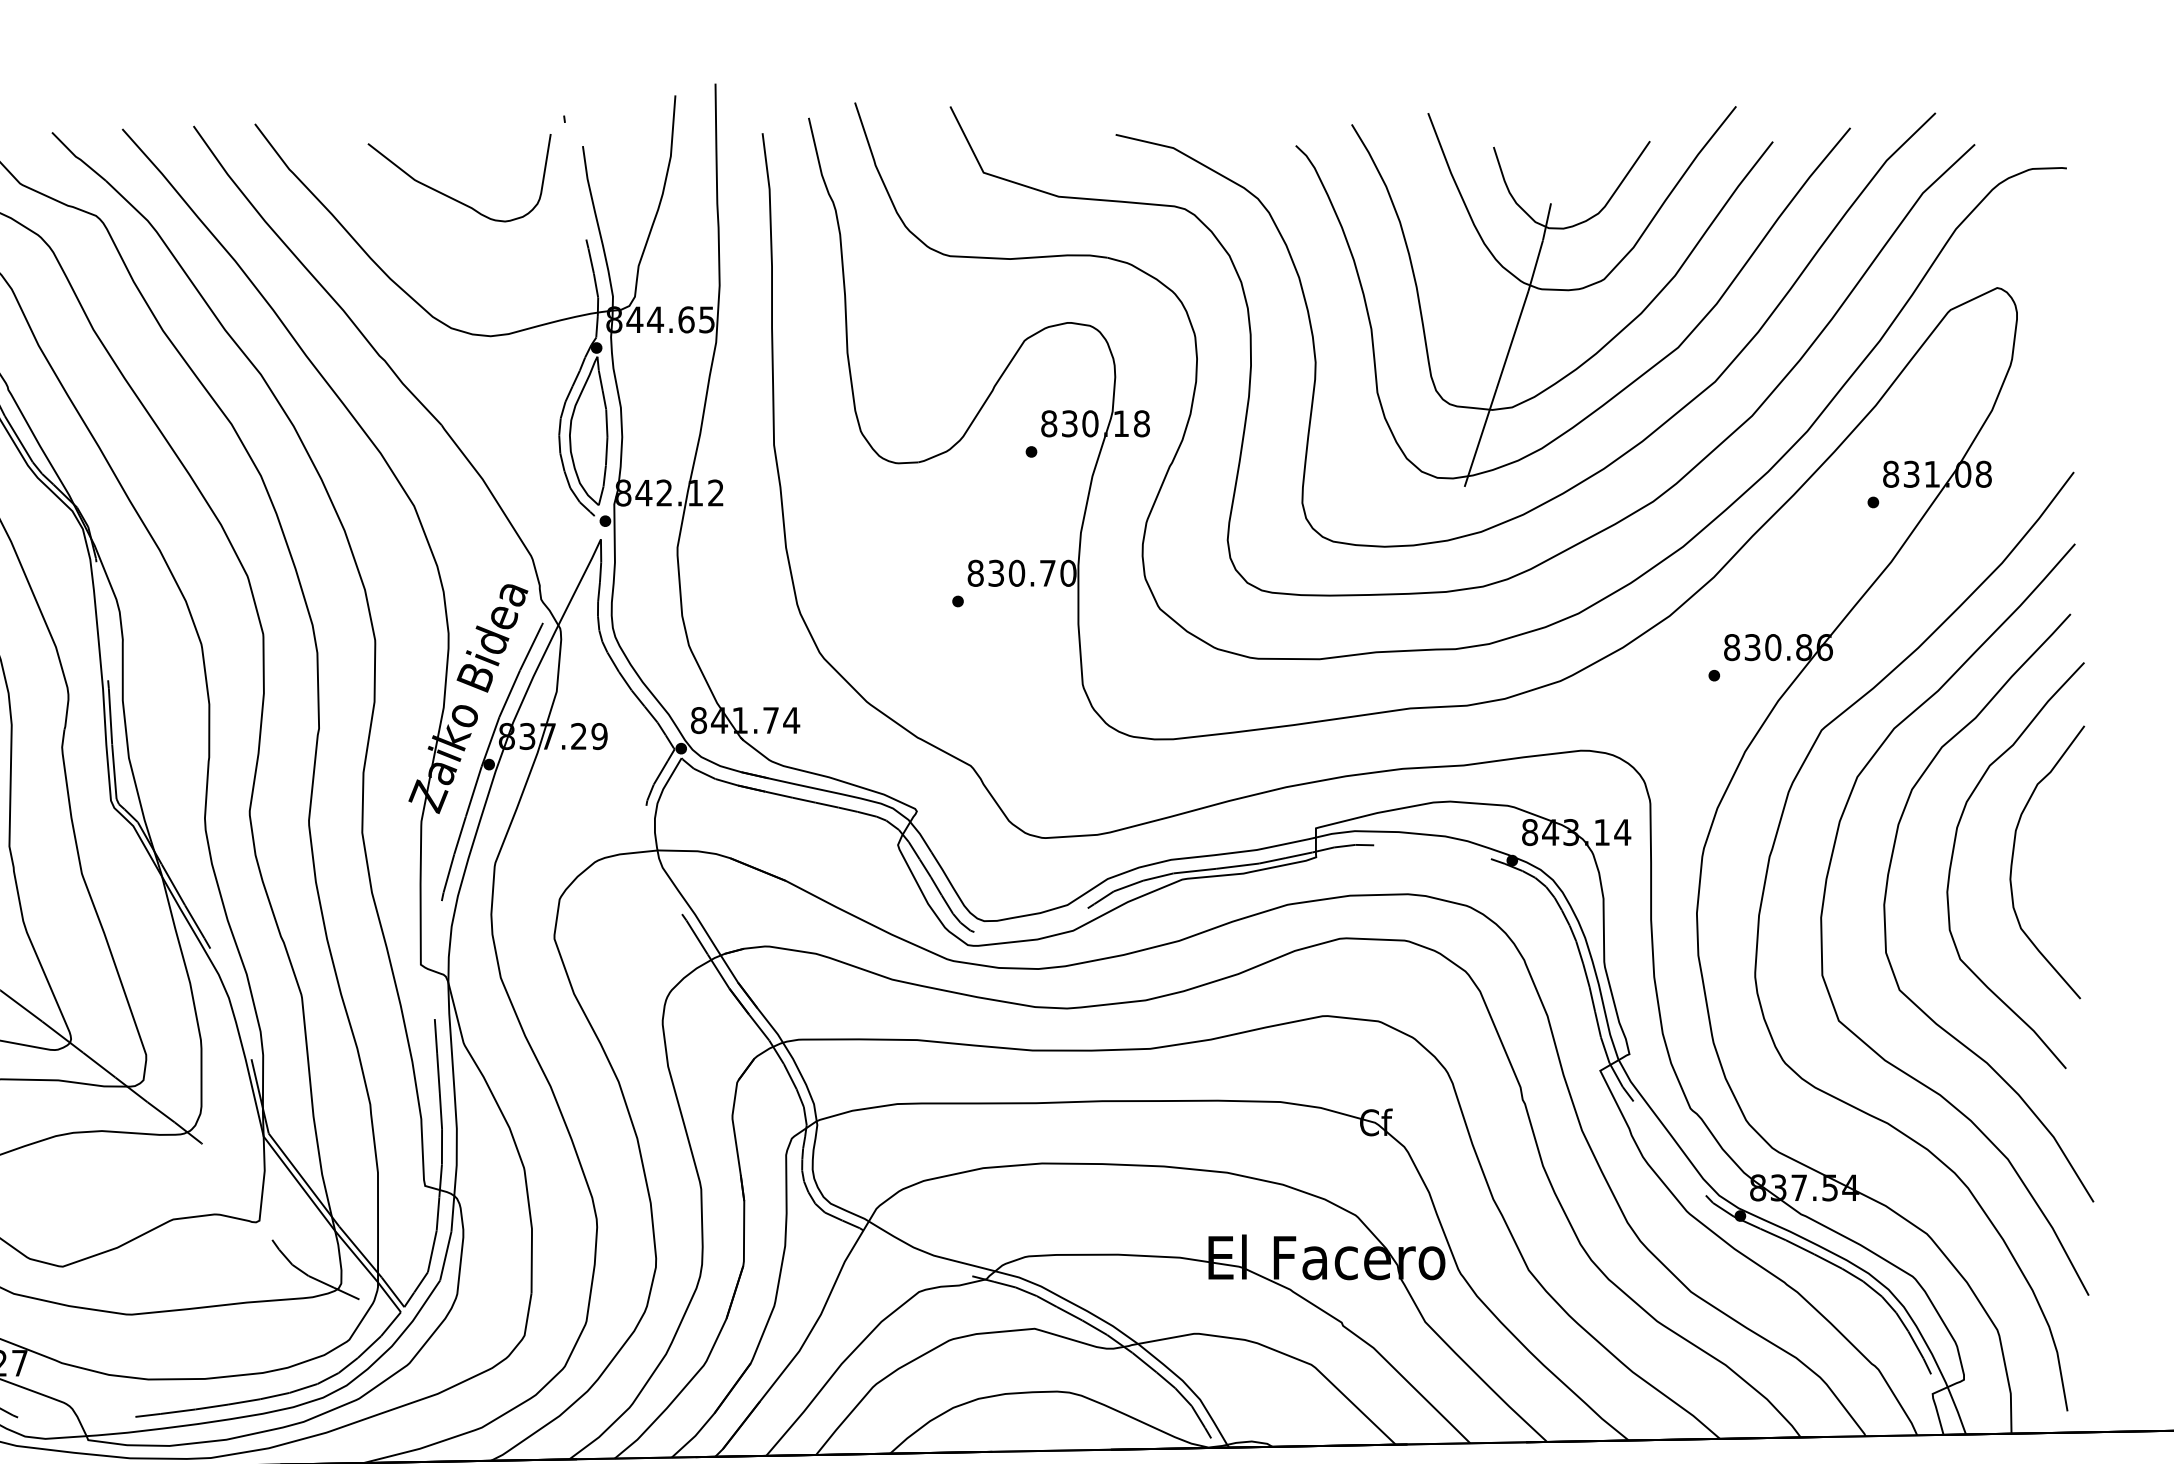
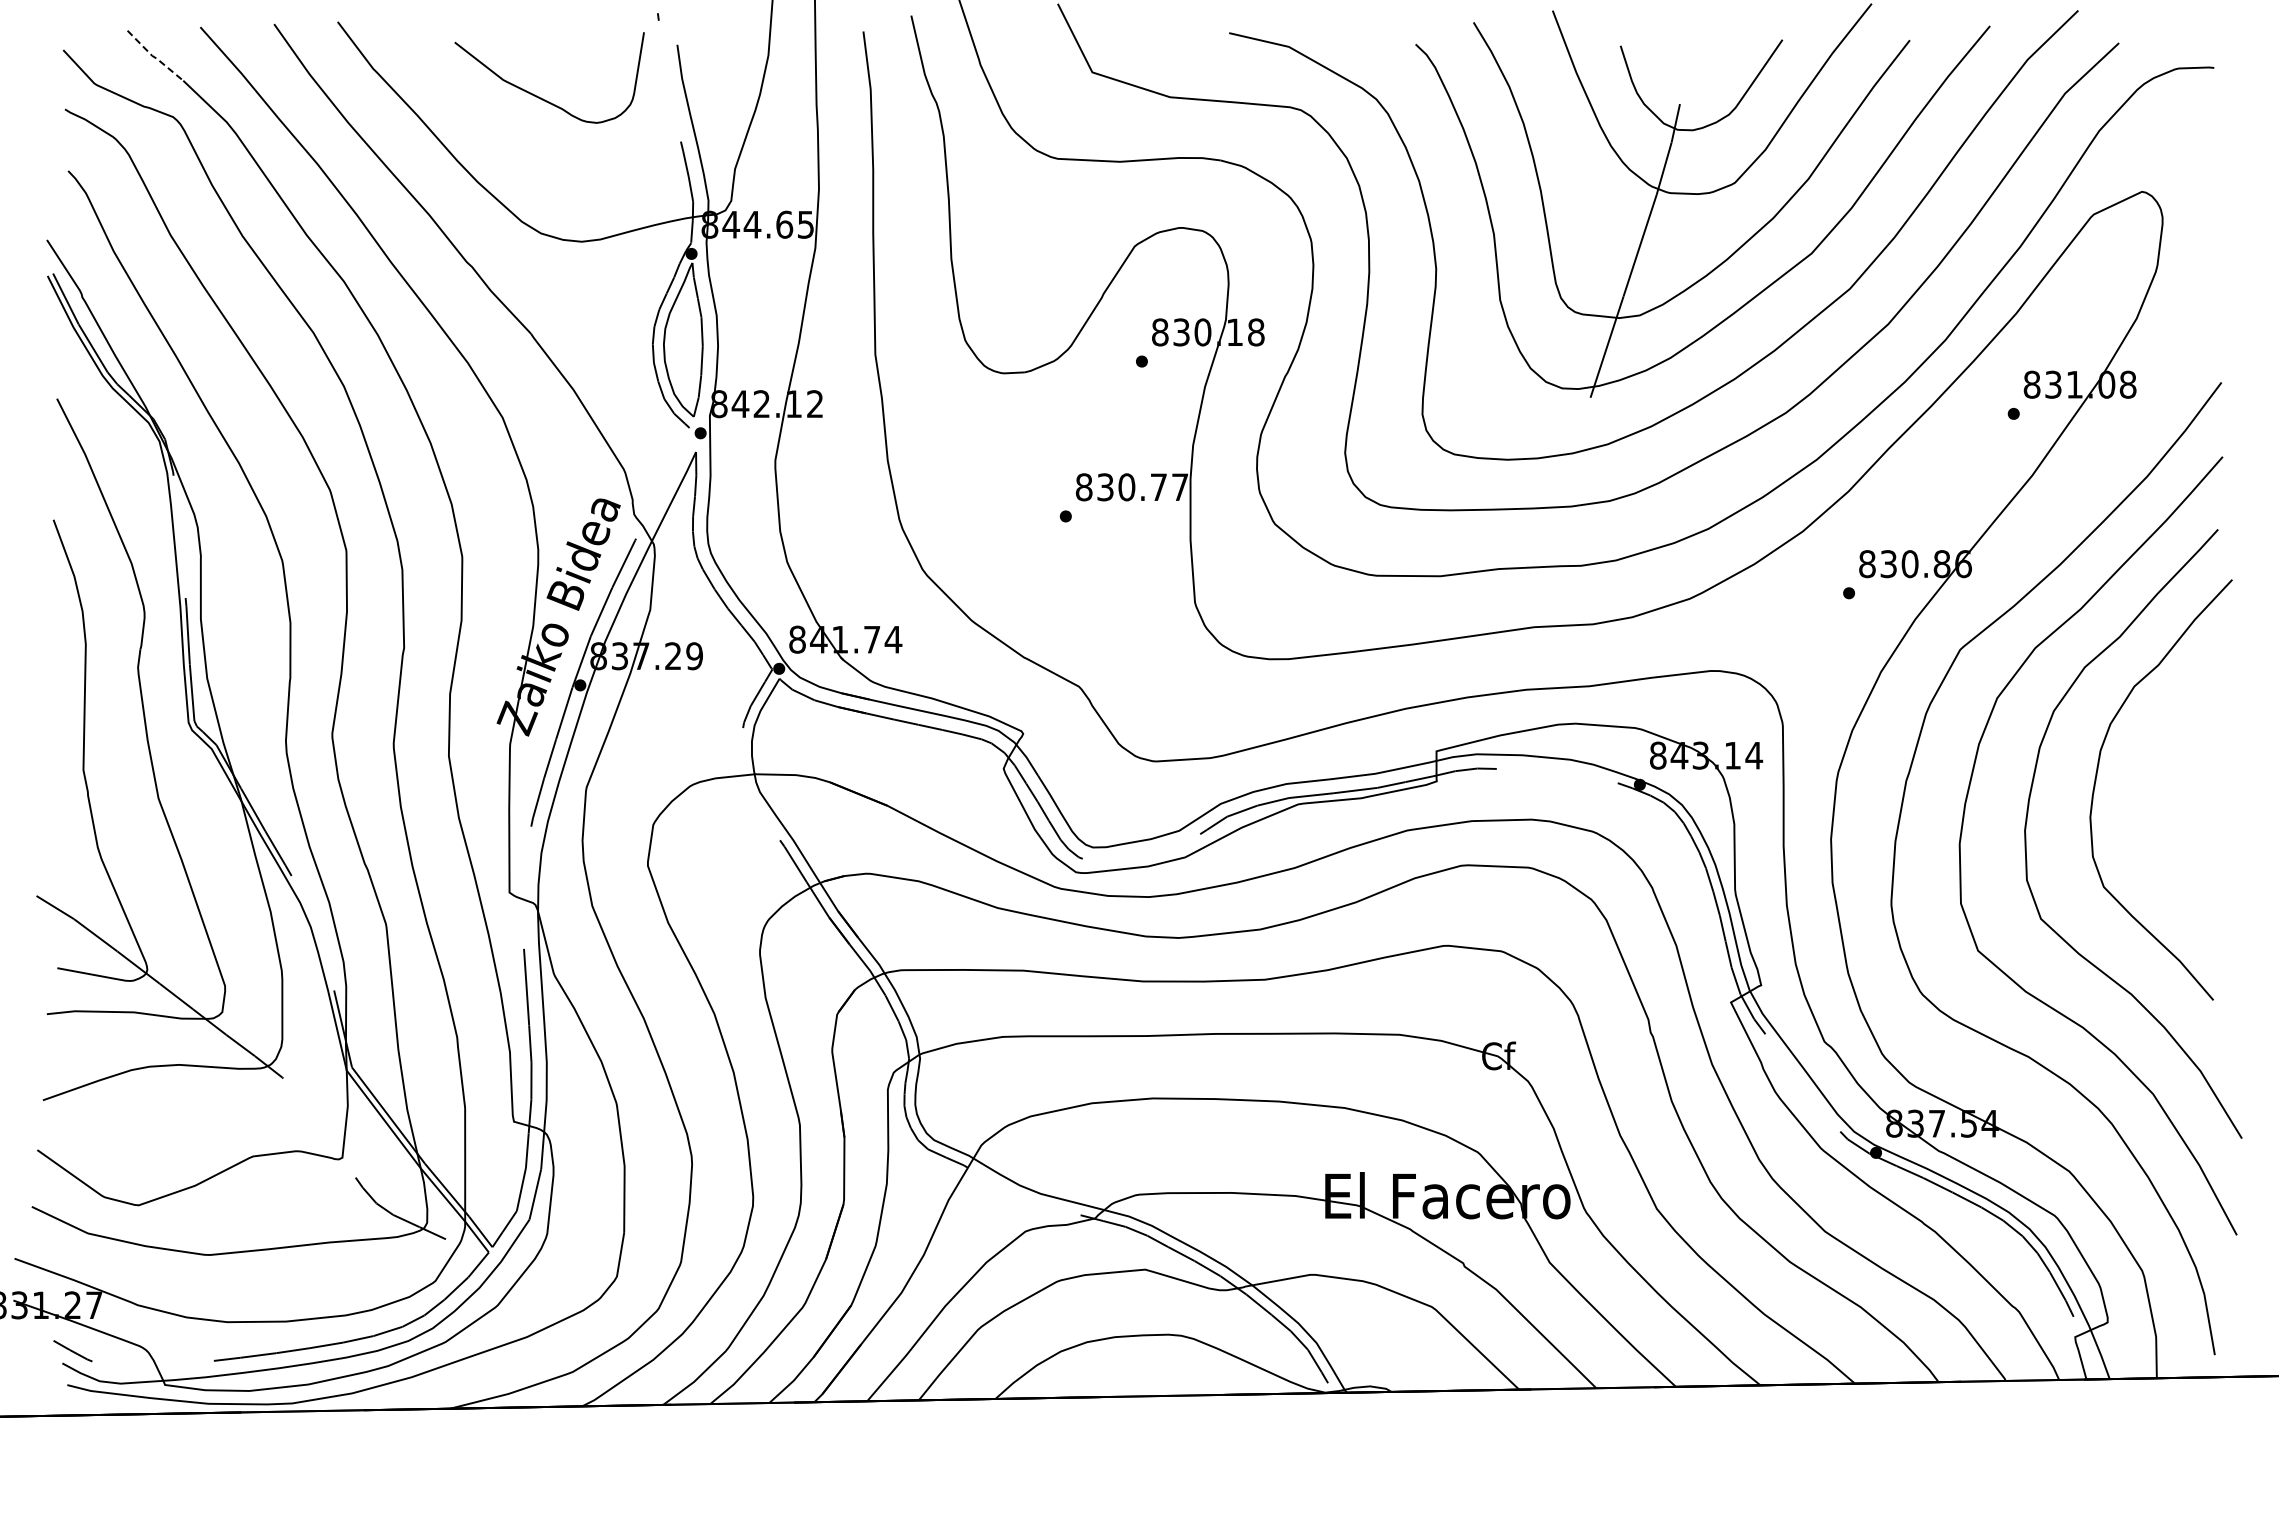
line: (78, 158) -> (154, 57), solid -> dashed
text: (1067, 573) -> (1179, 487), 830.70 -> 830.77
curve: (2014, 854) -> (2159, 778), removed

